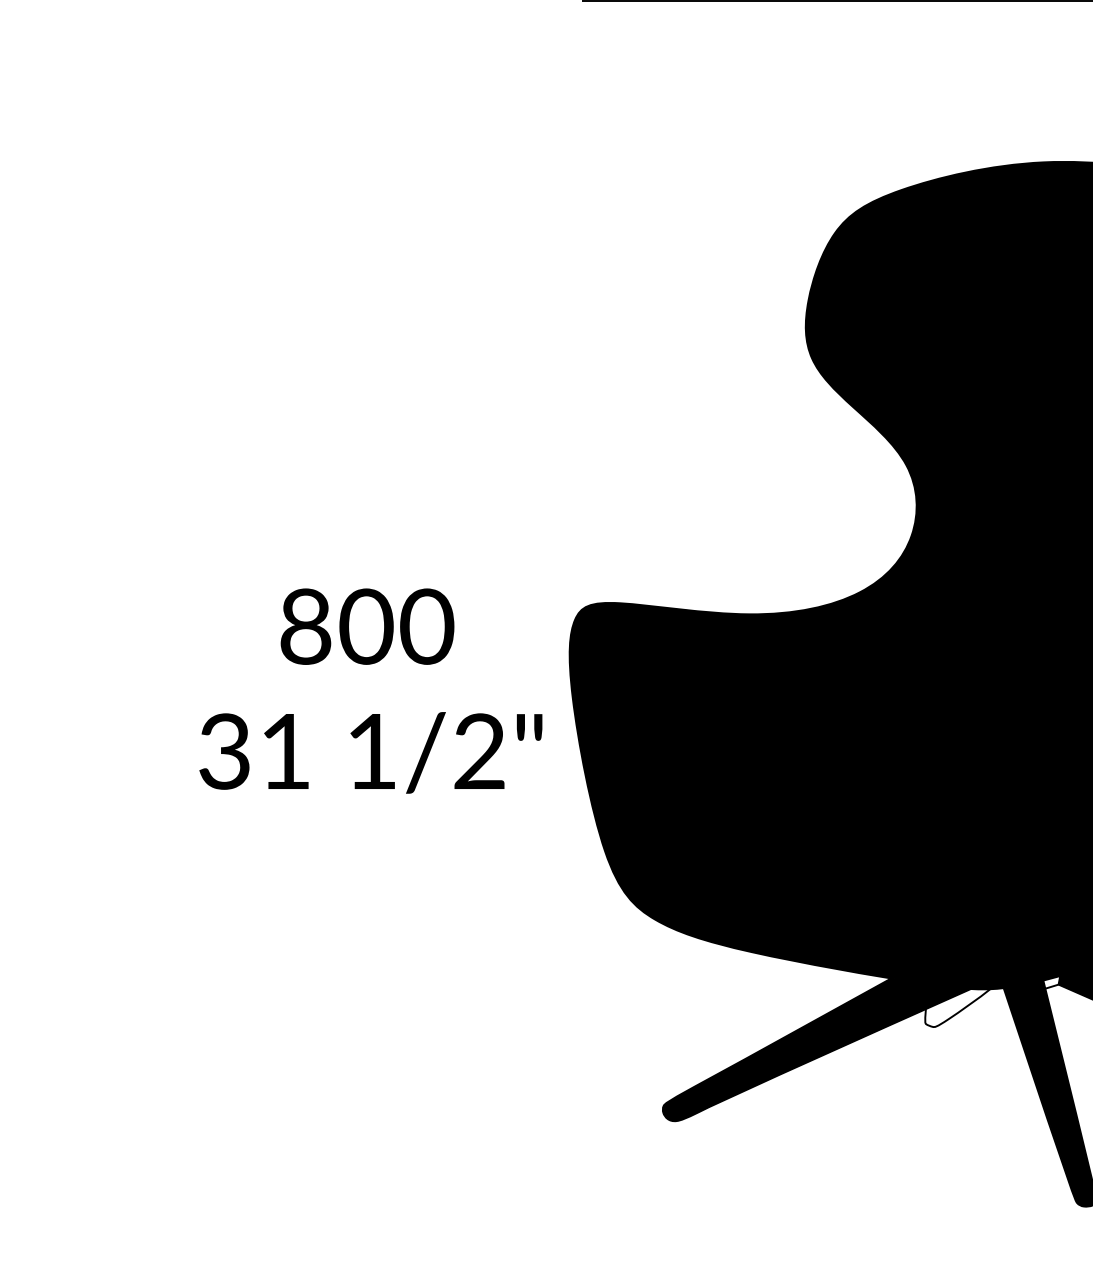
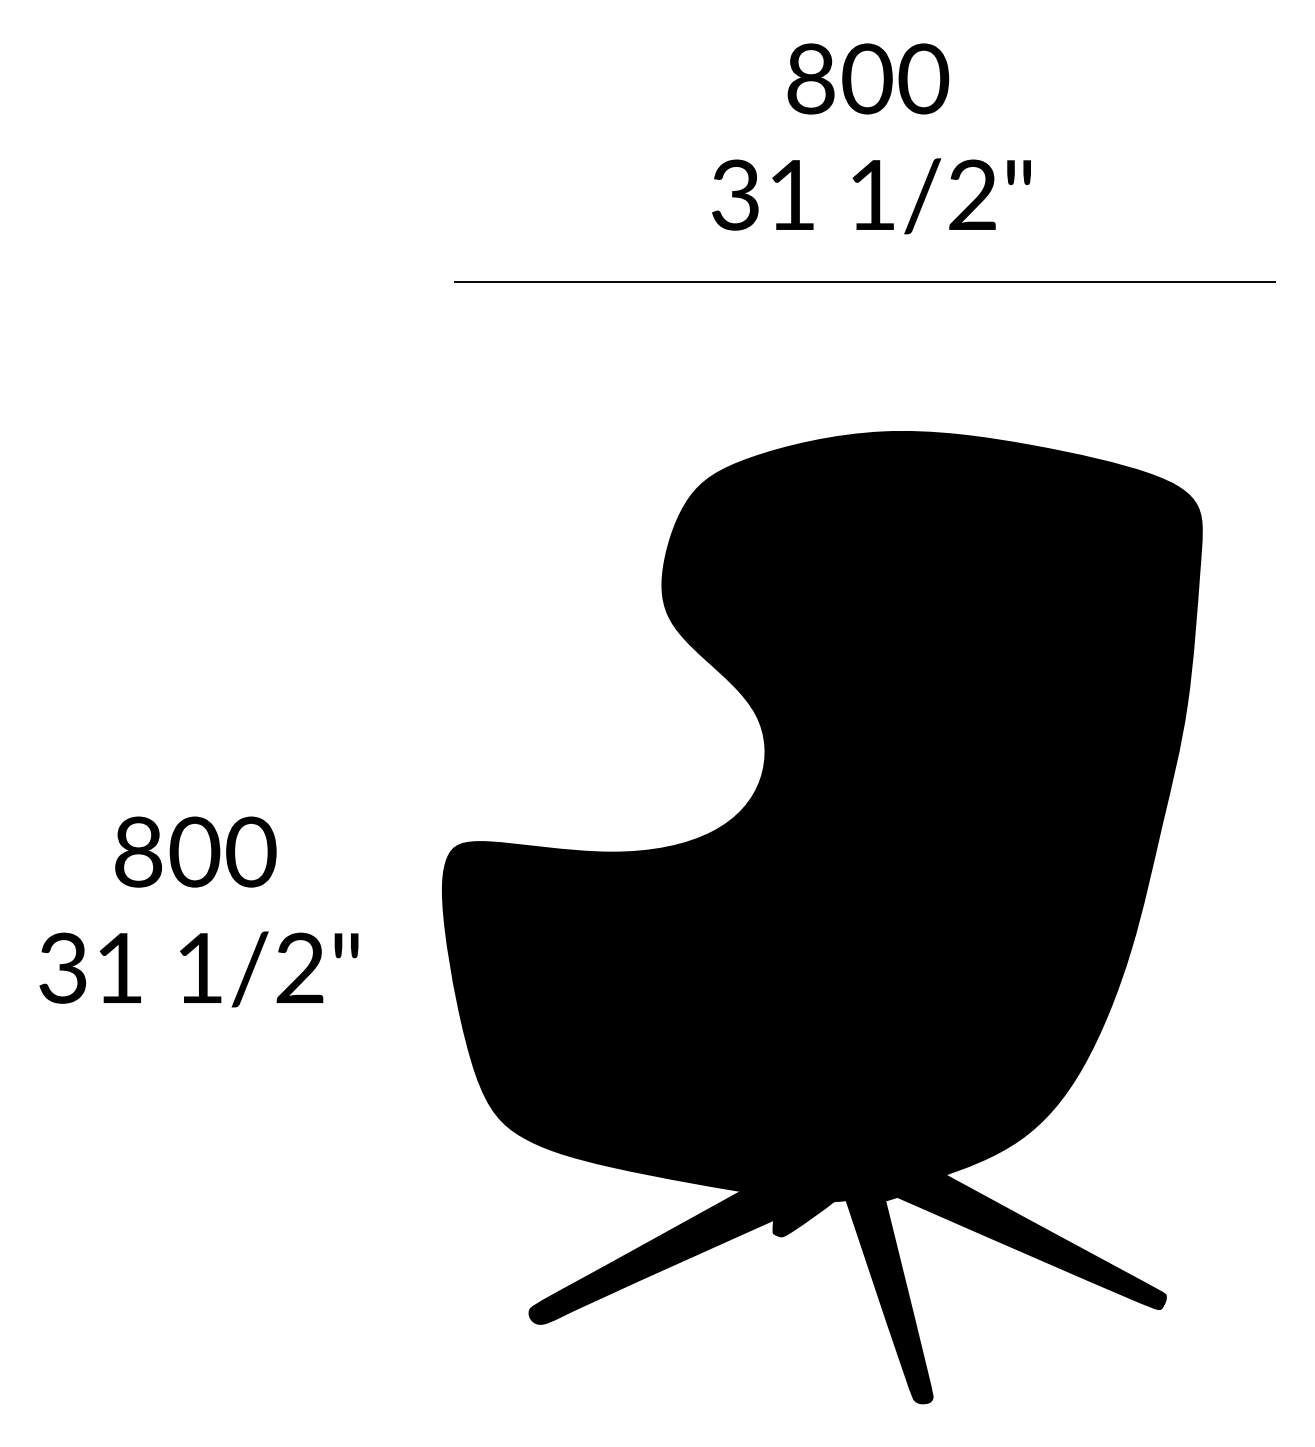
text: (370, 690) -> (198, 911), moved
fill: (1051, 982) -> (890, 1194), added
fill: (957, 1007) -> (803, 1218), added

